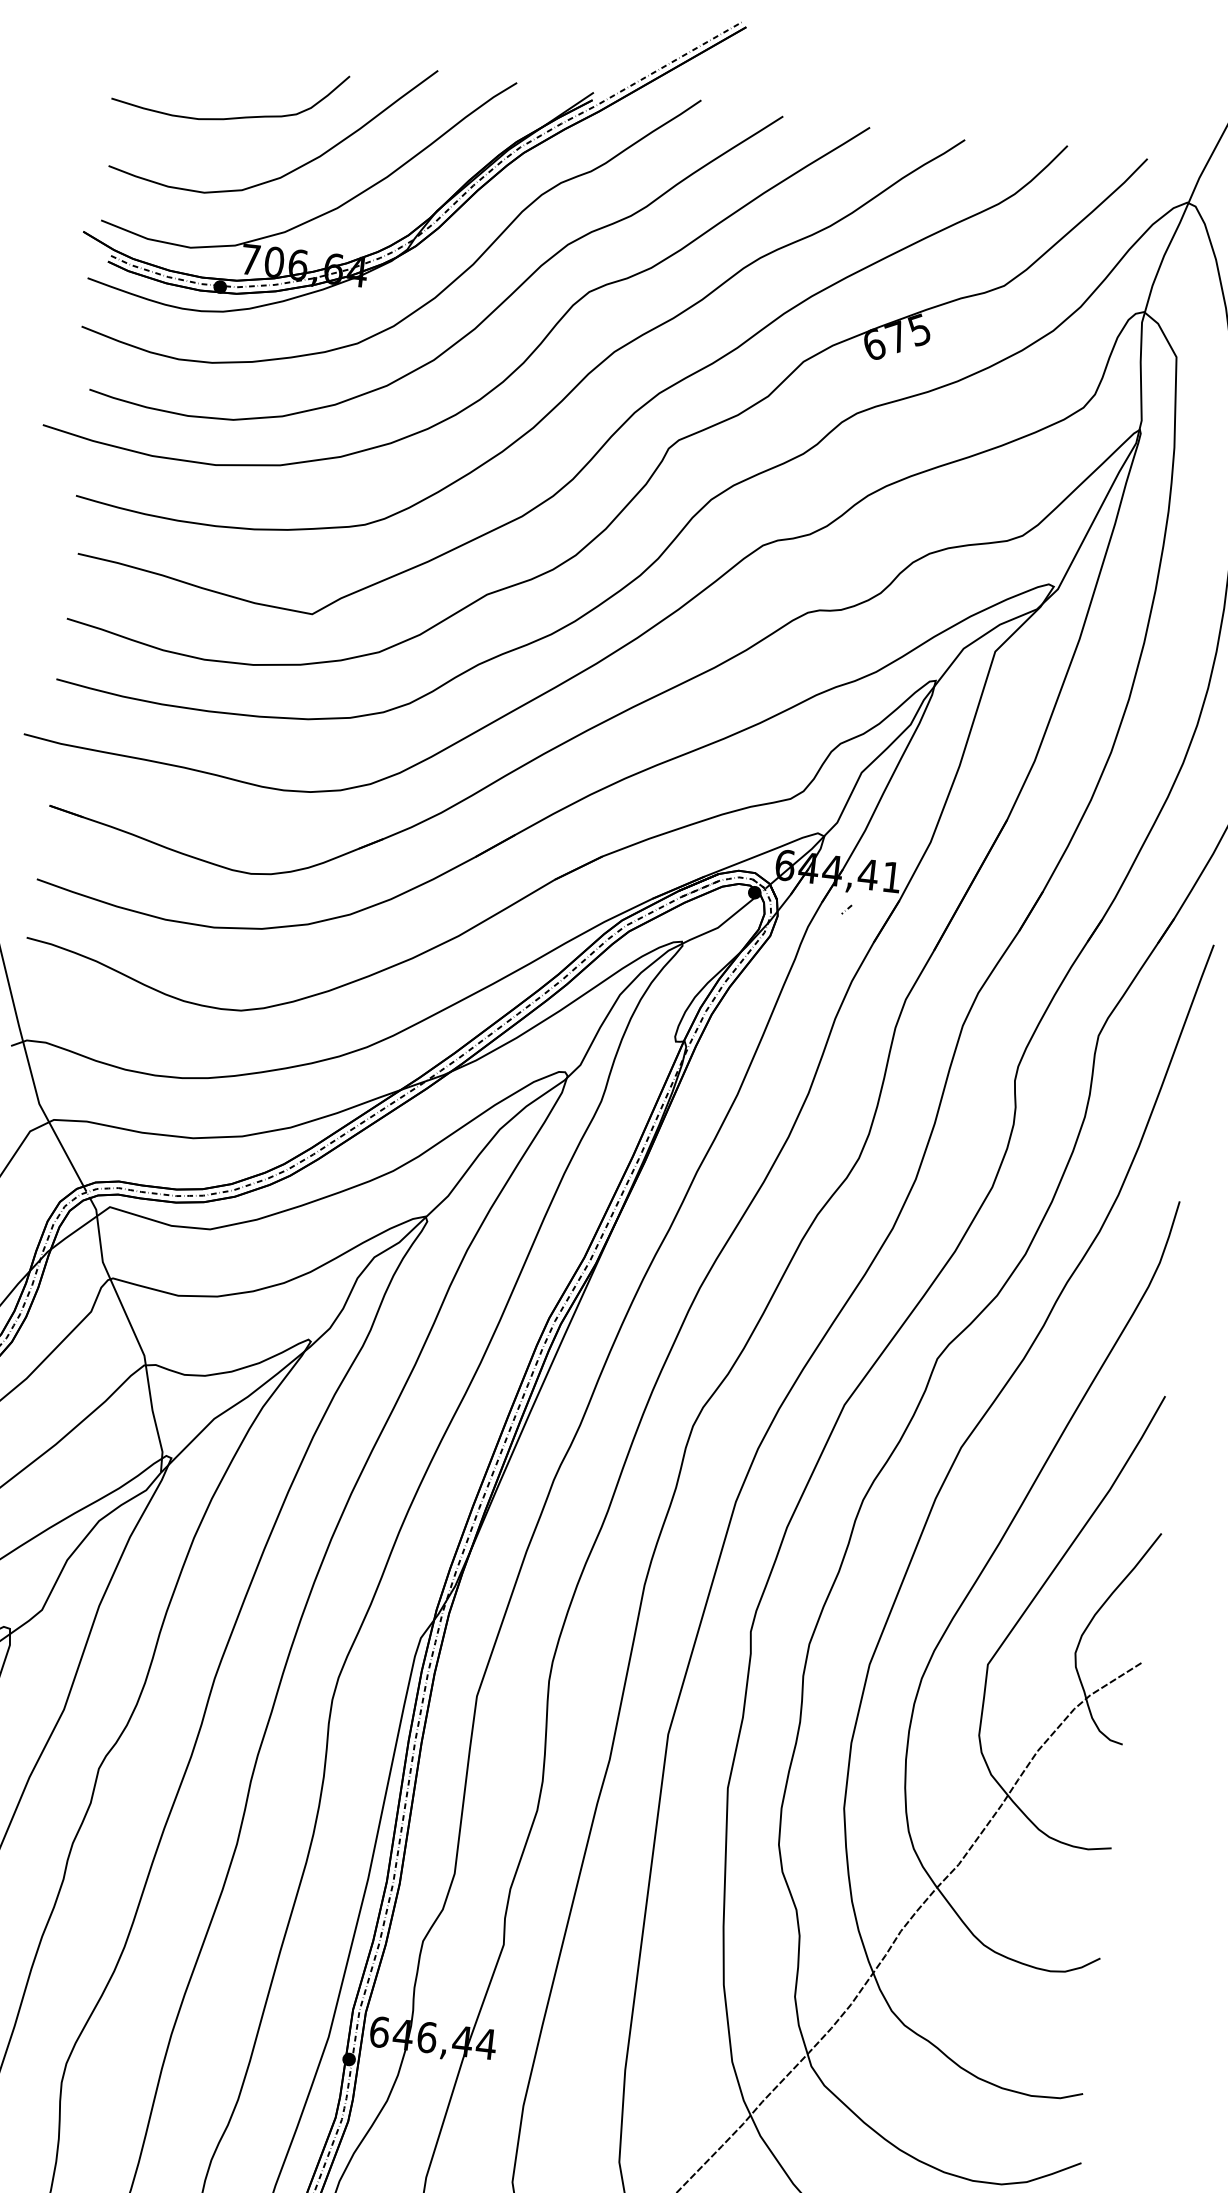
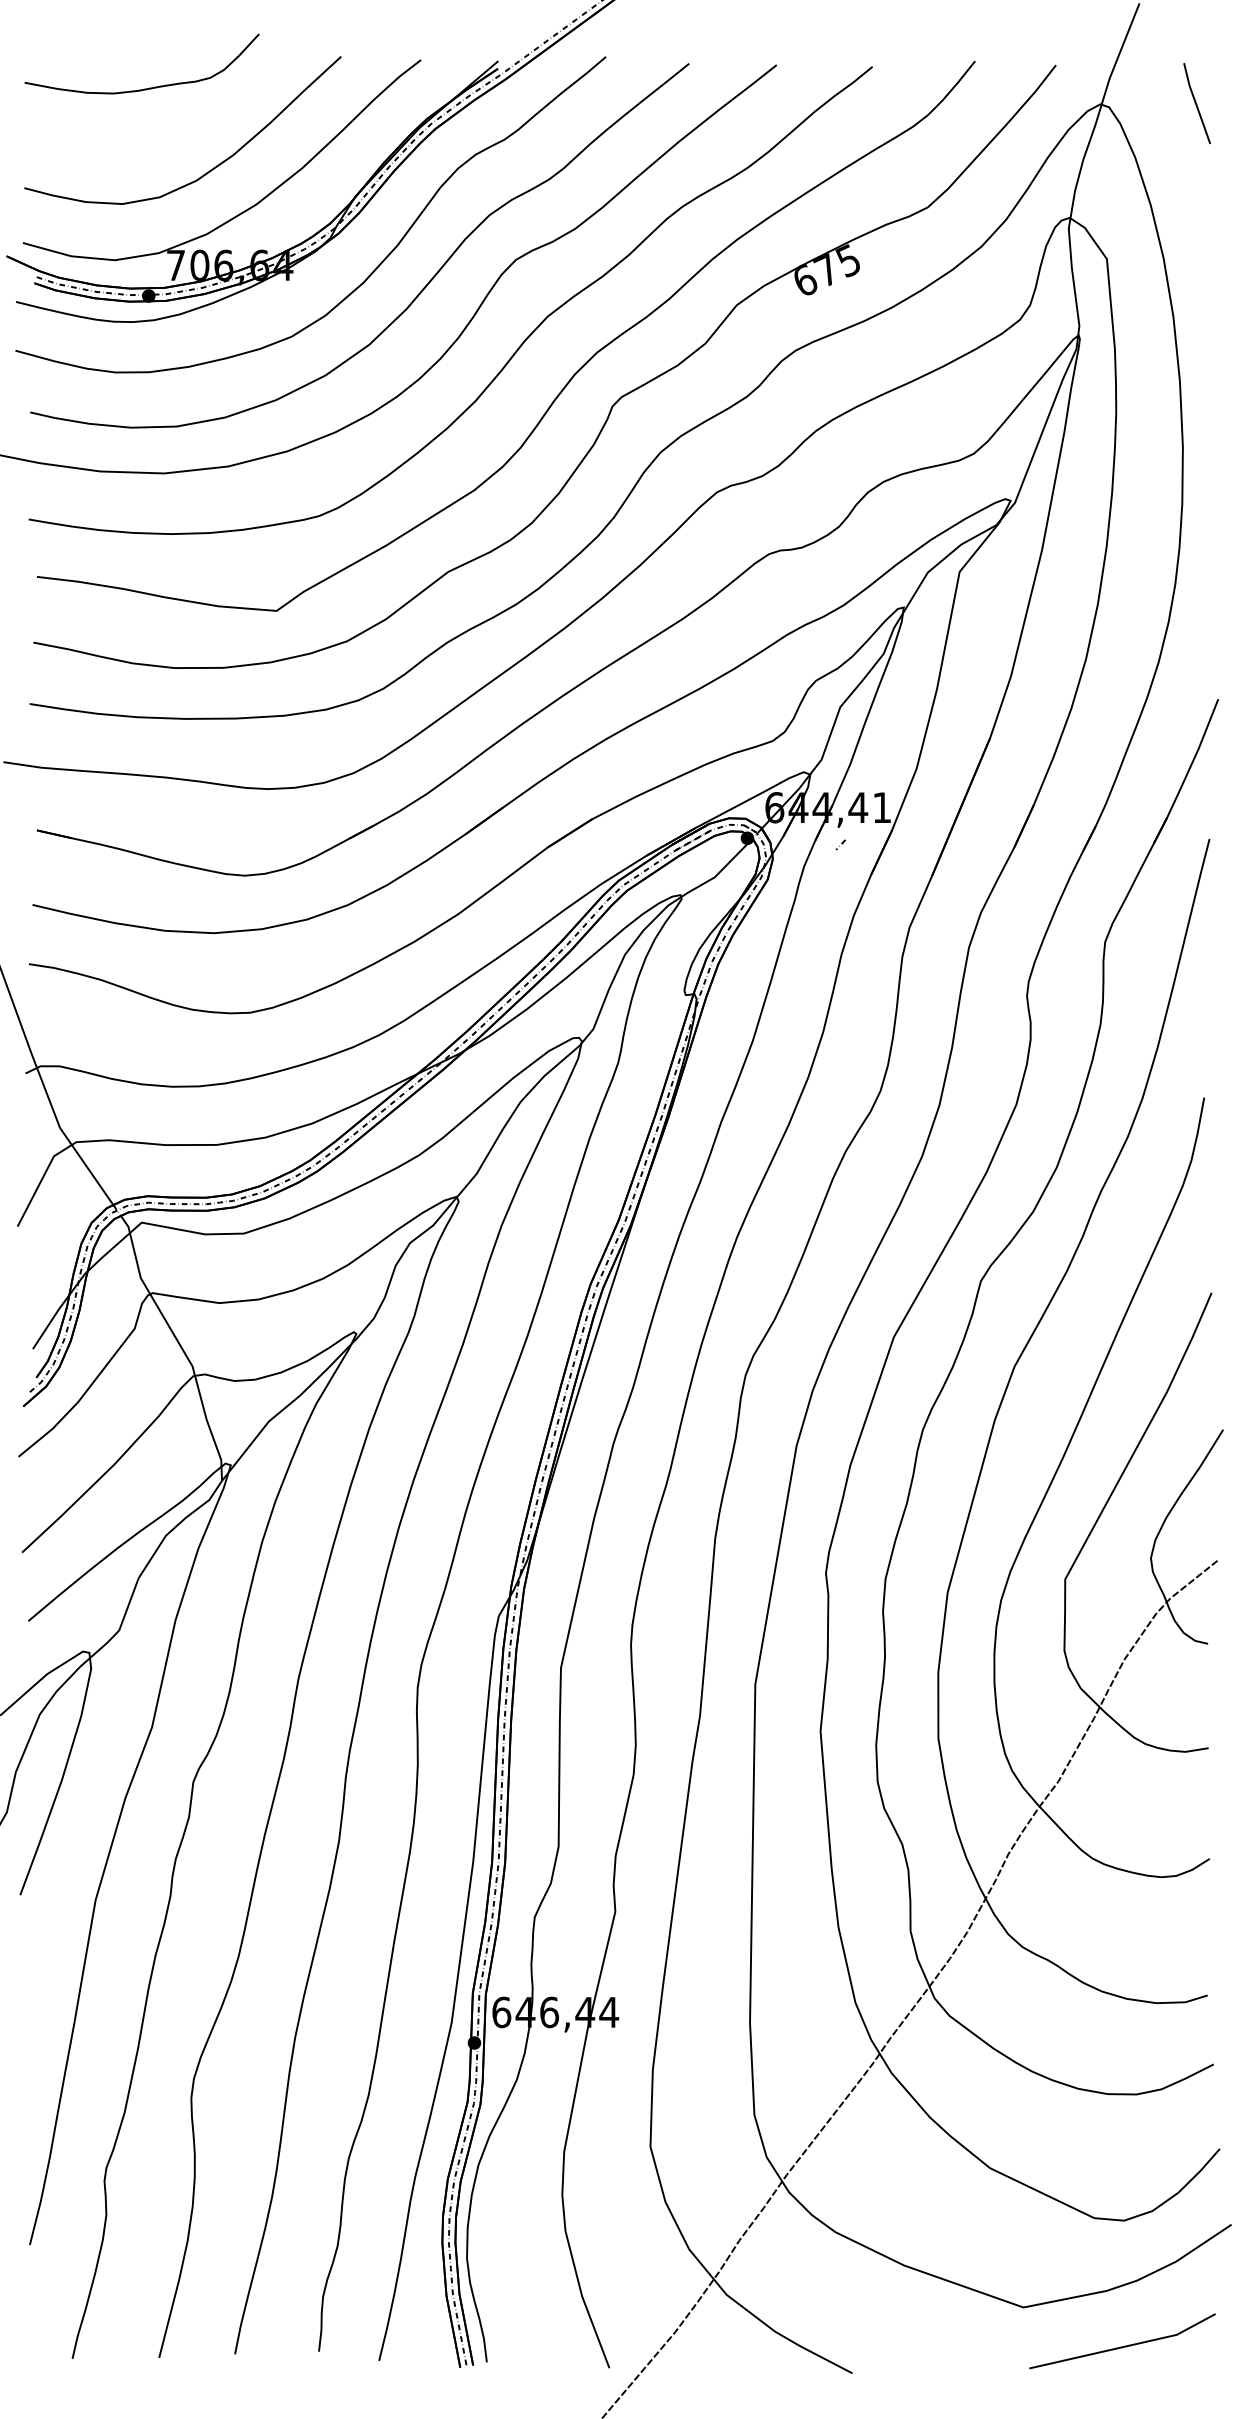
curve: (229, 117) -> (144, 88), moved

